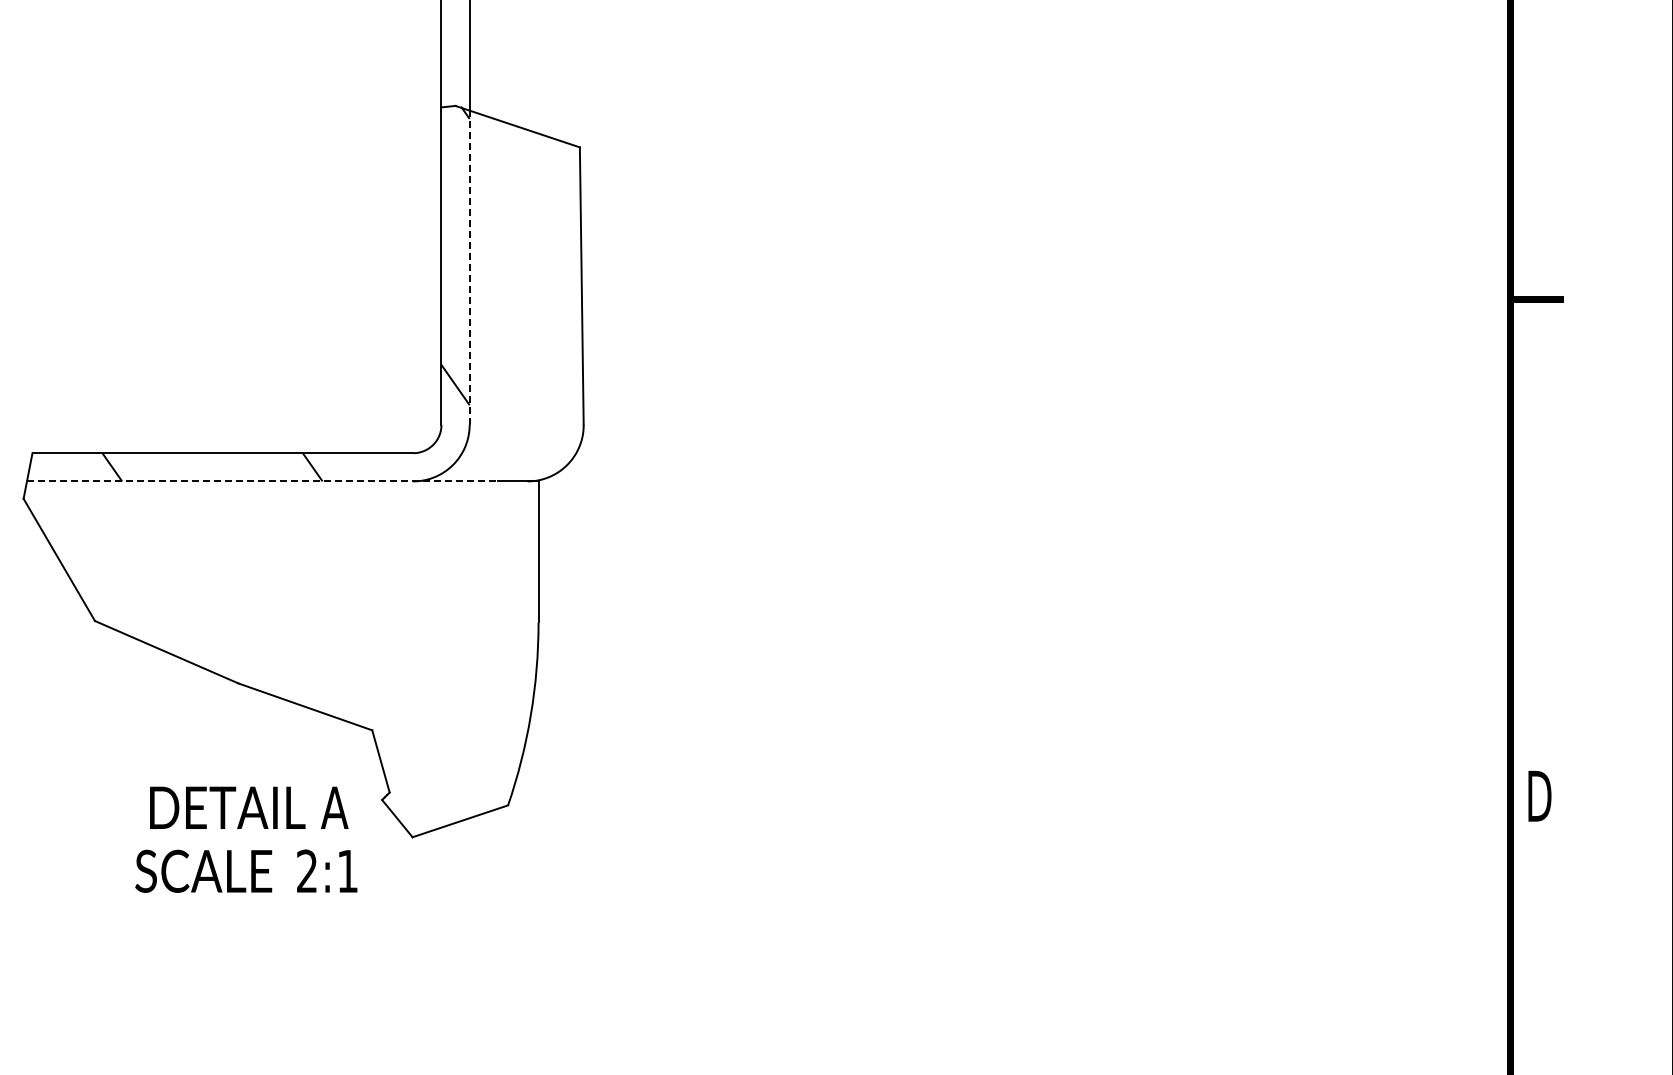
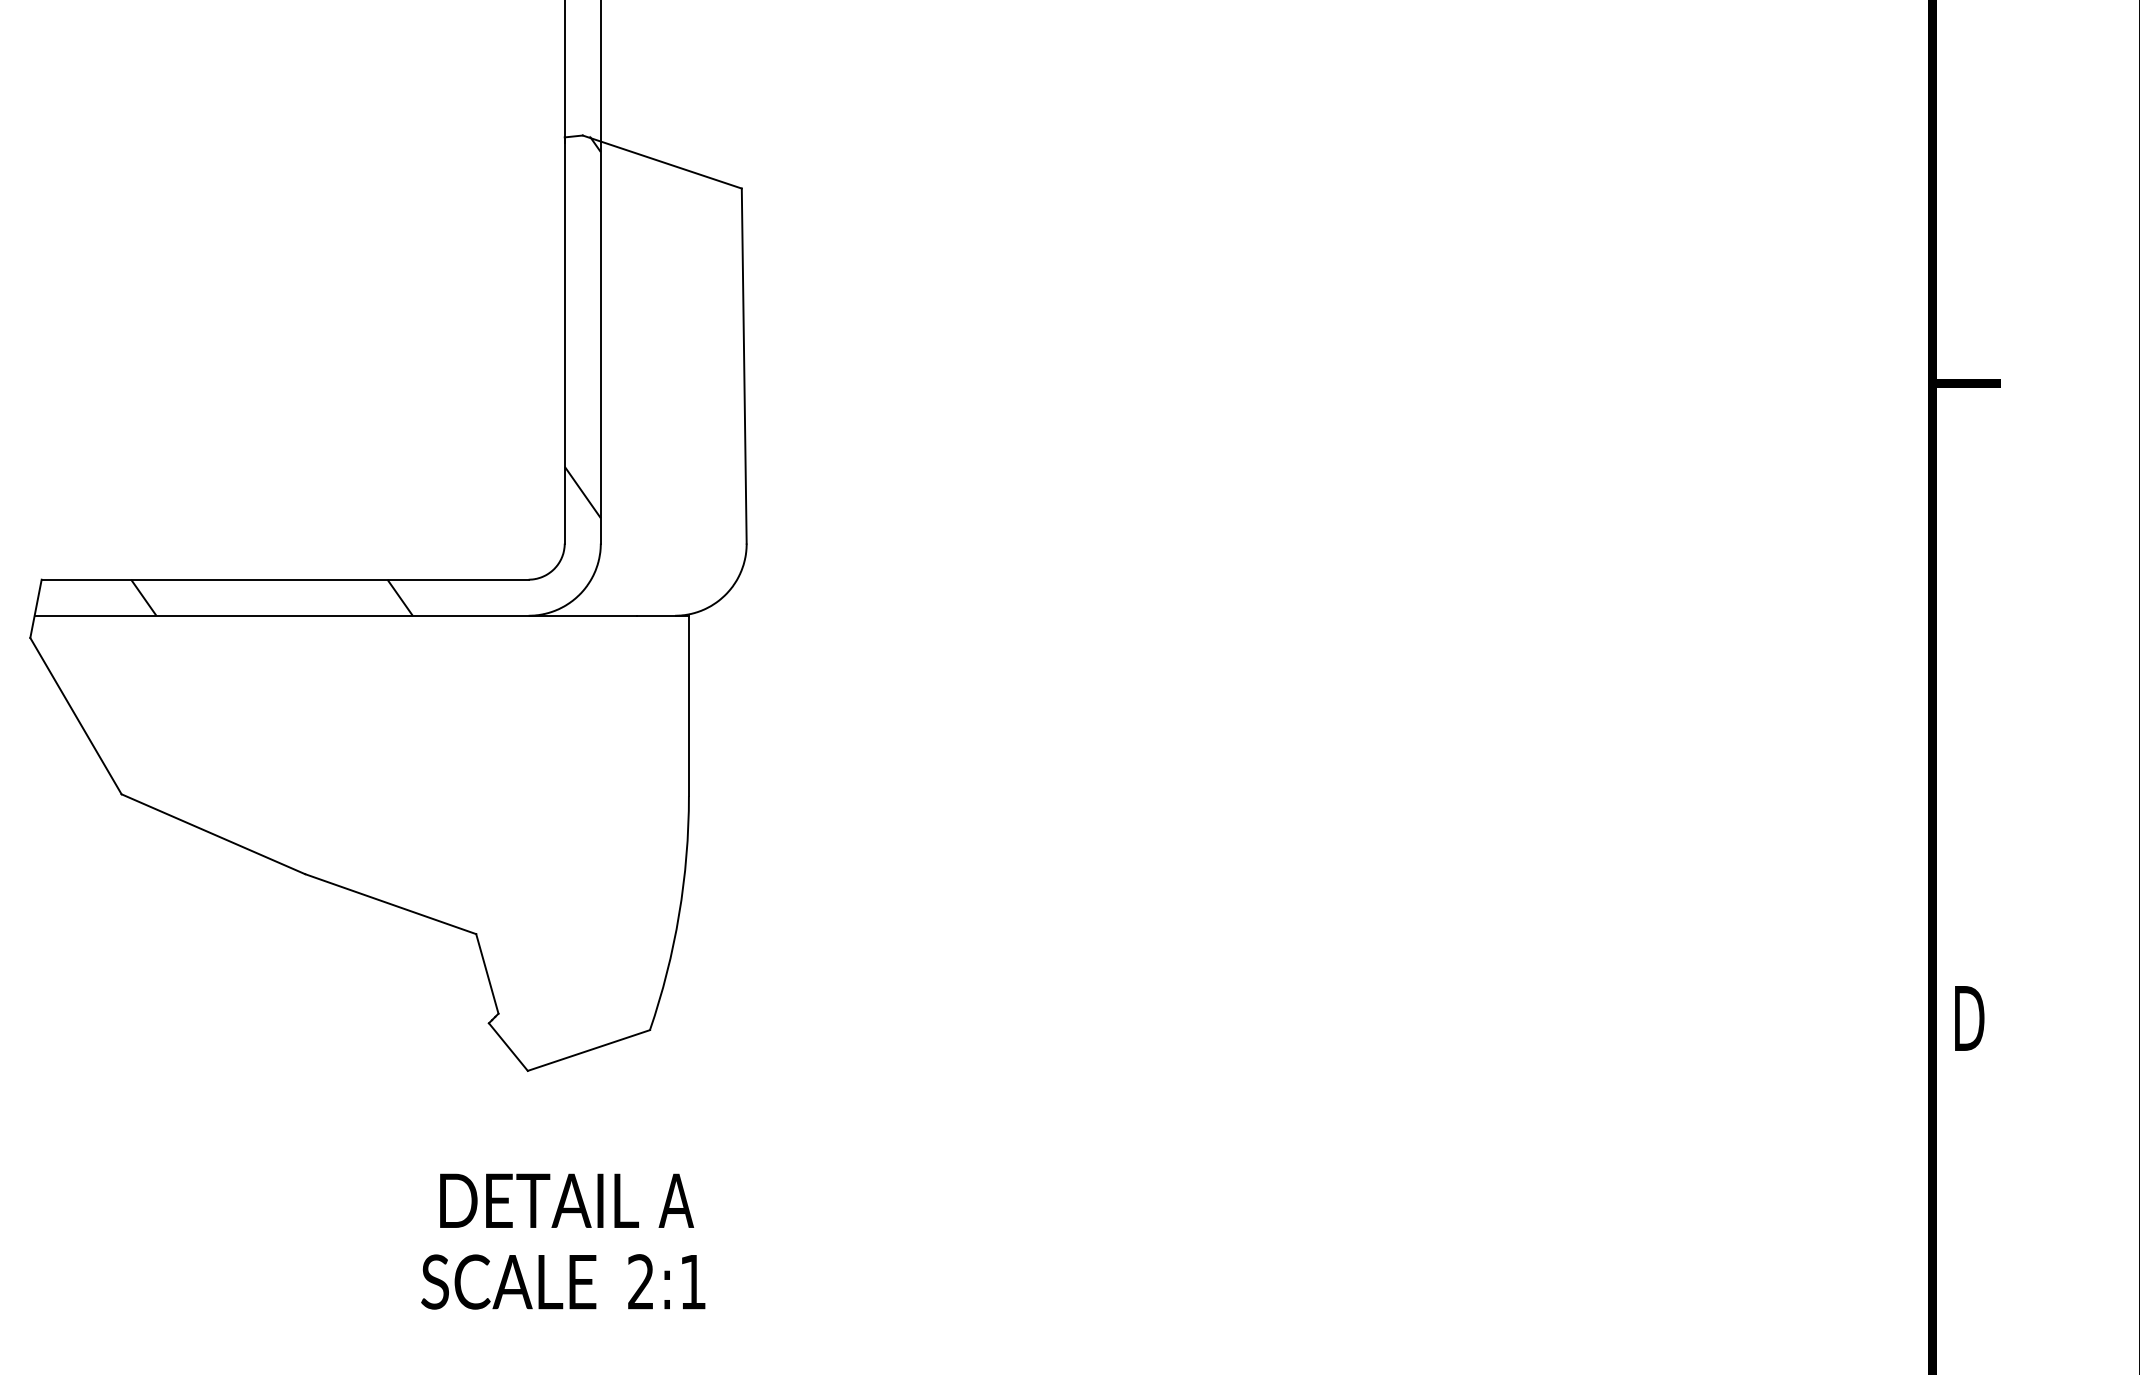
line: (469, 267) -> (600, 342), dashed -> solid
line: (262, 481) -> (335, 615), dashed -> solid
text: (246, 839) -> (563, 1241), moved

